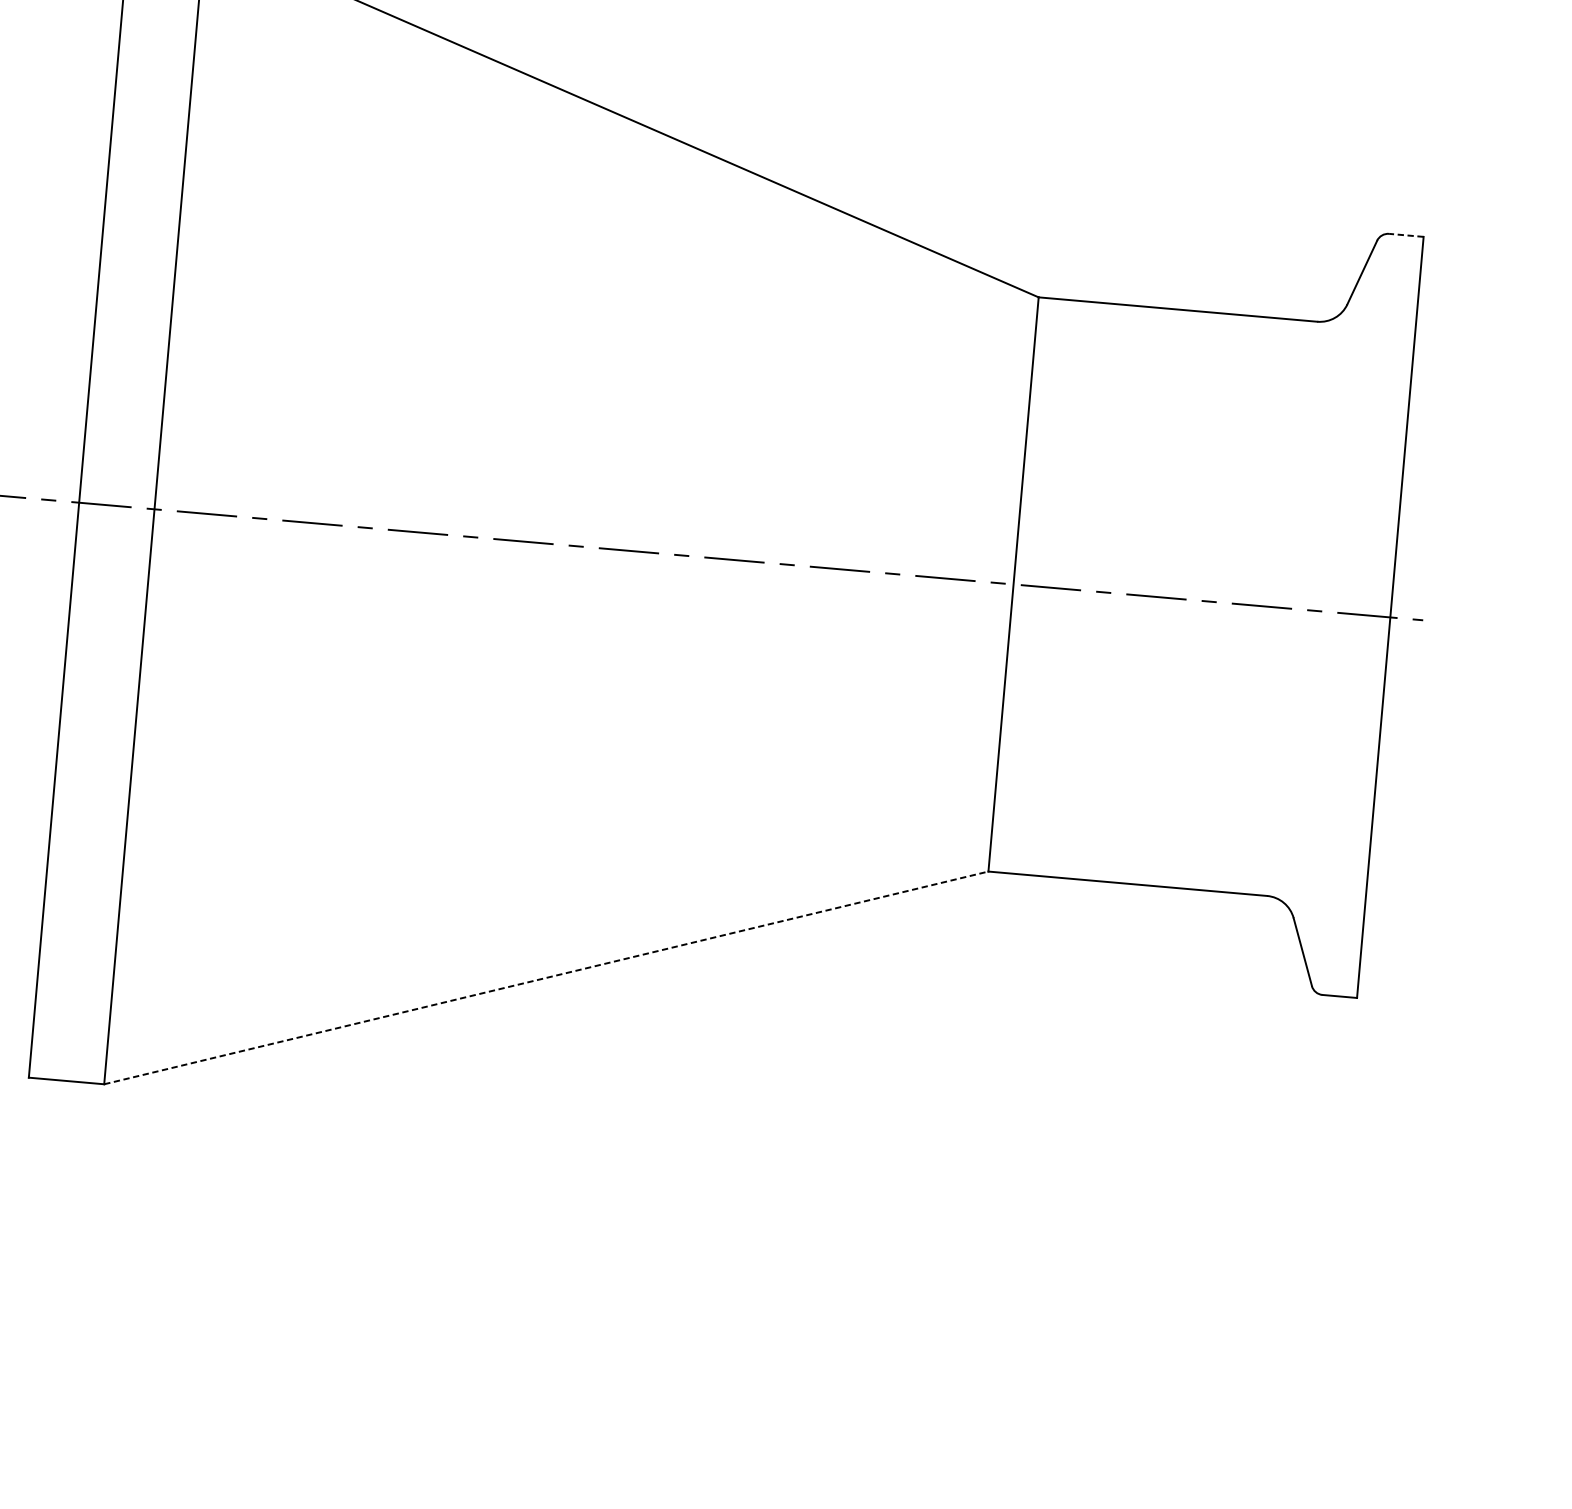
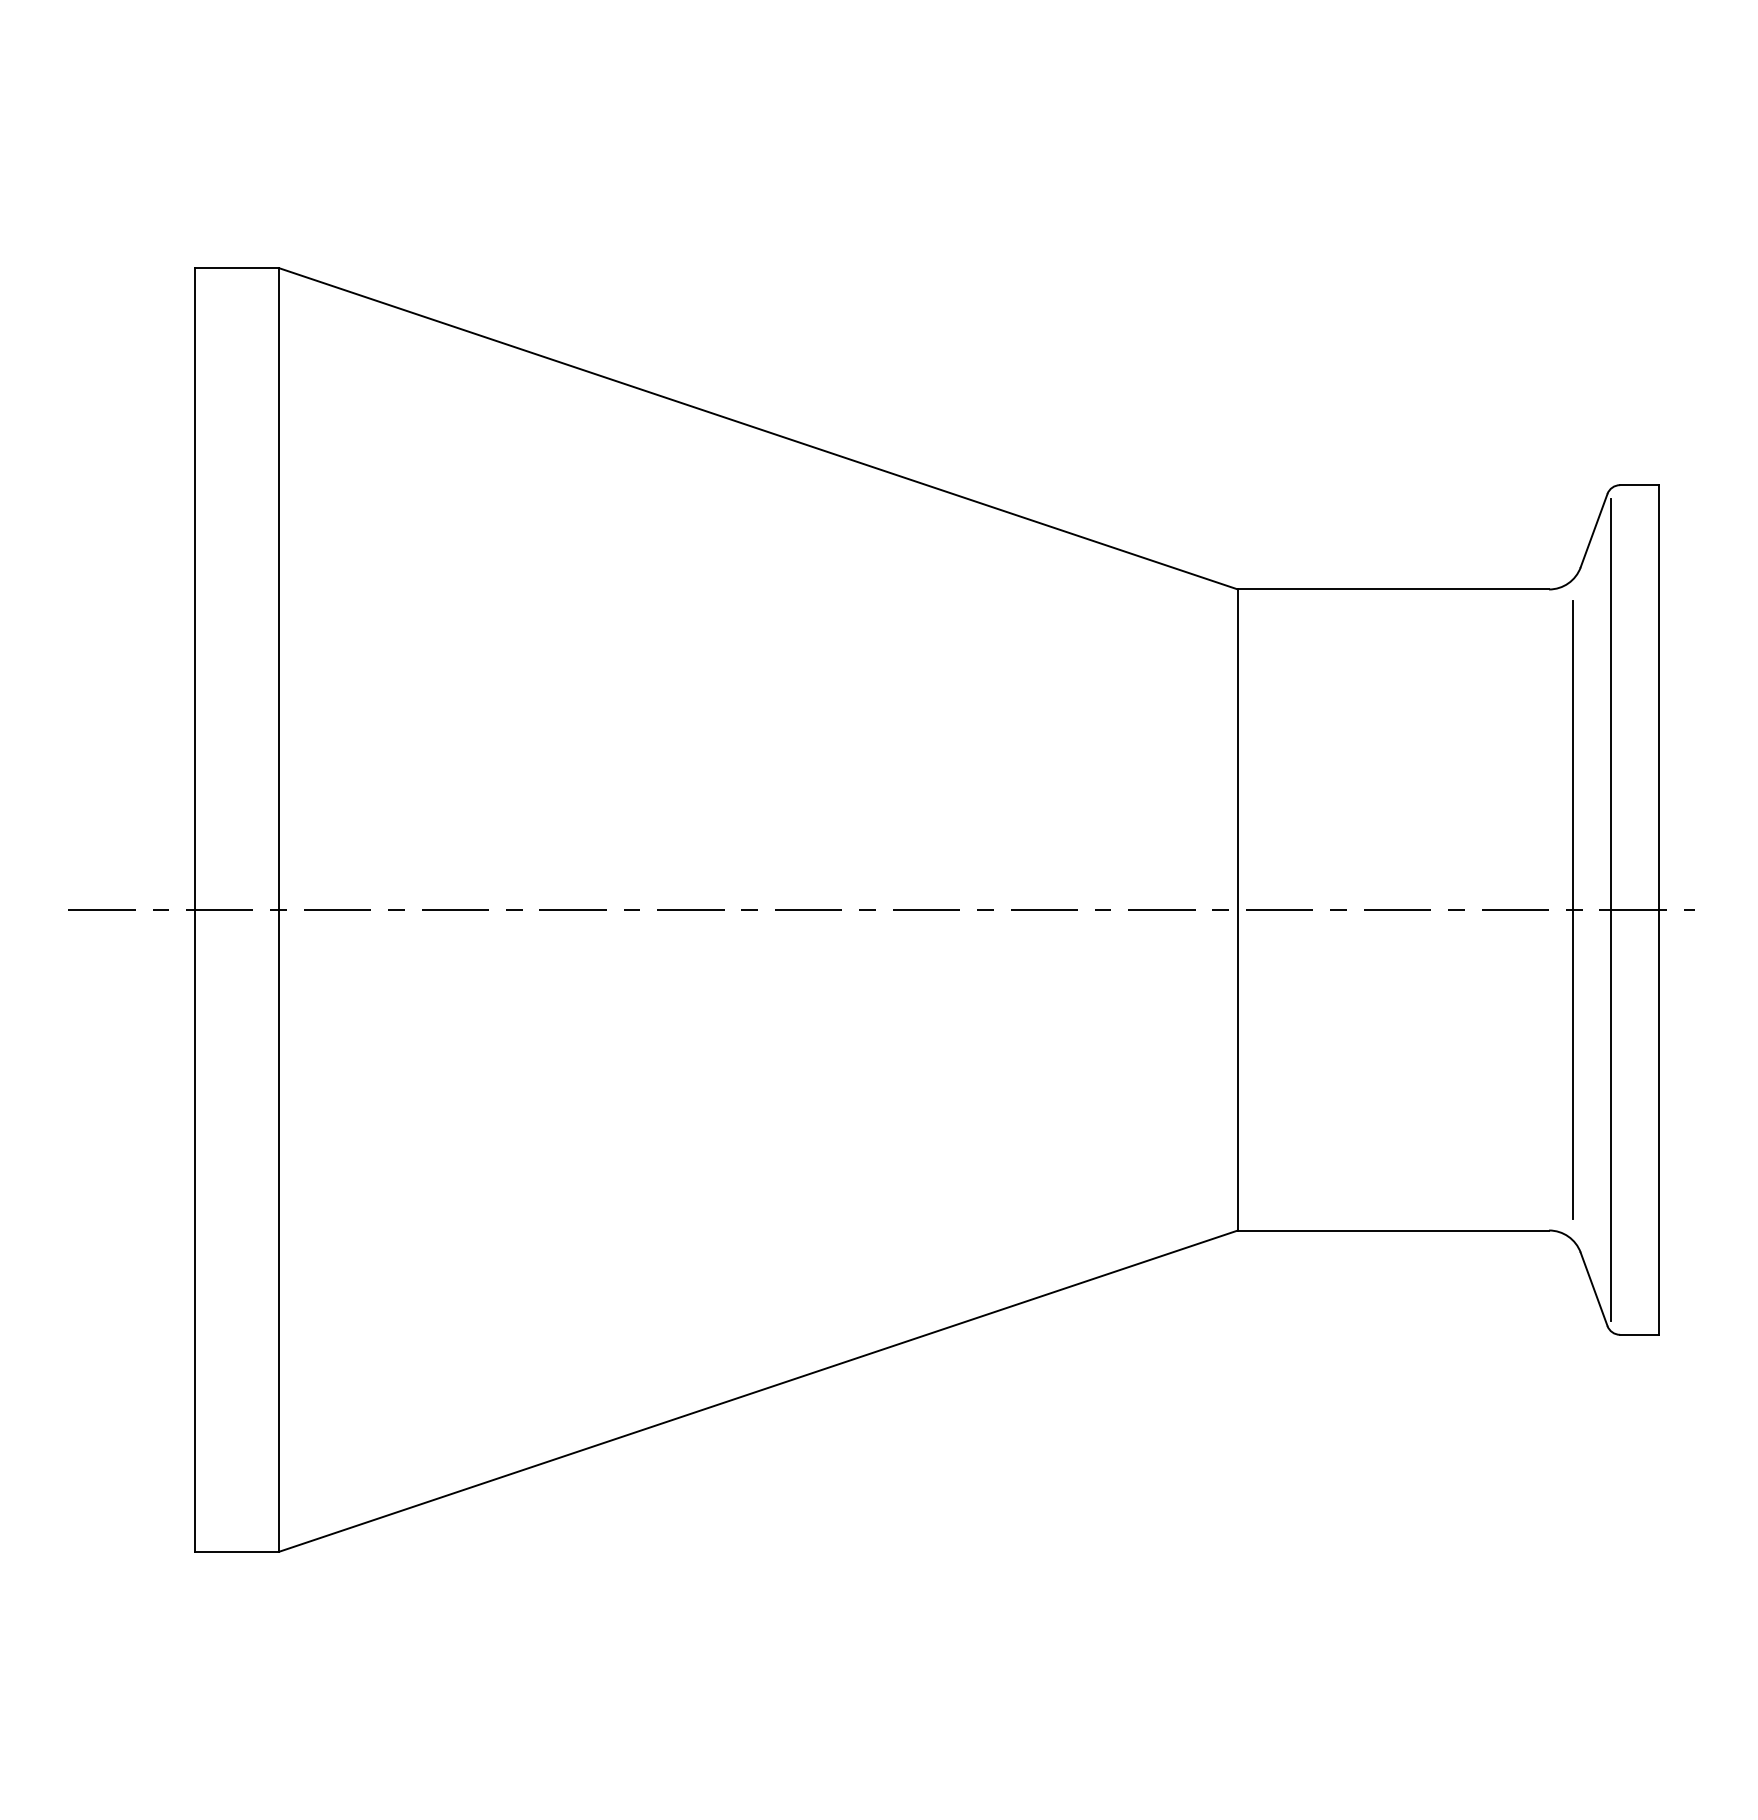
line: (1405, 235) -> (1638, 485), dashed -> solid
line: (1313, 610) -> (1572, 909), added
line: (1347, 613) -> (1610, 909), added
line: (546, 978) -> (758, 1391), dashed -> solid

